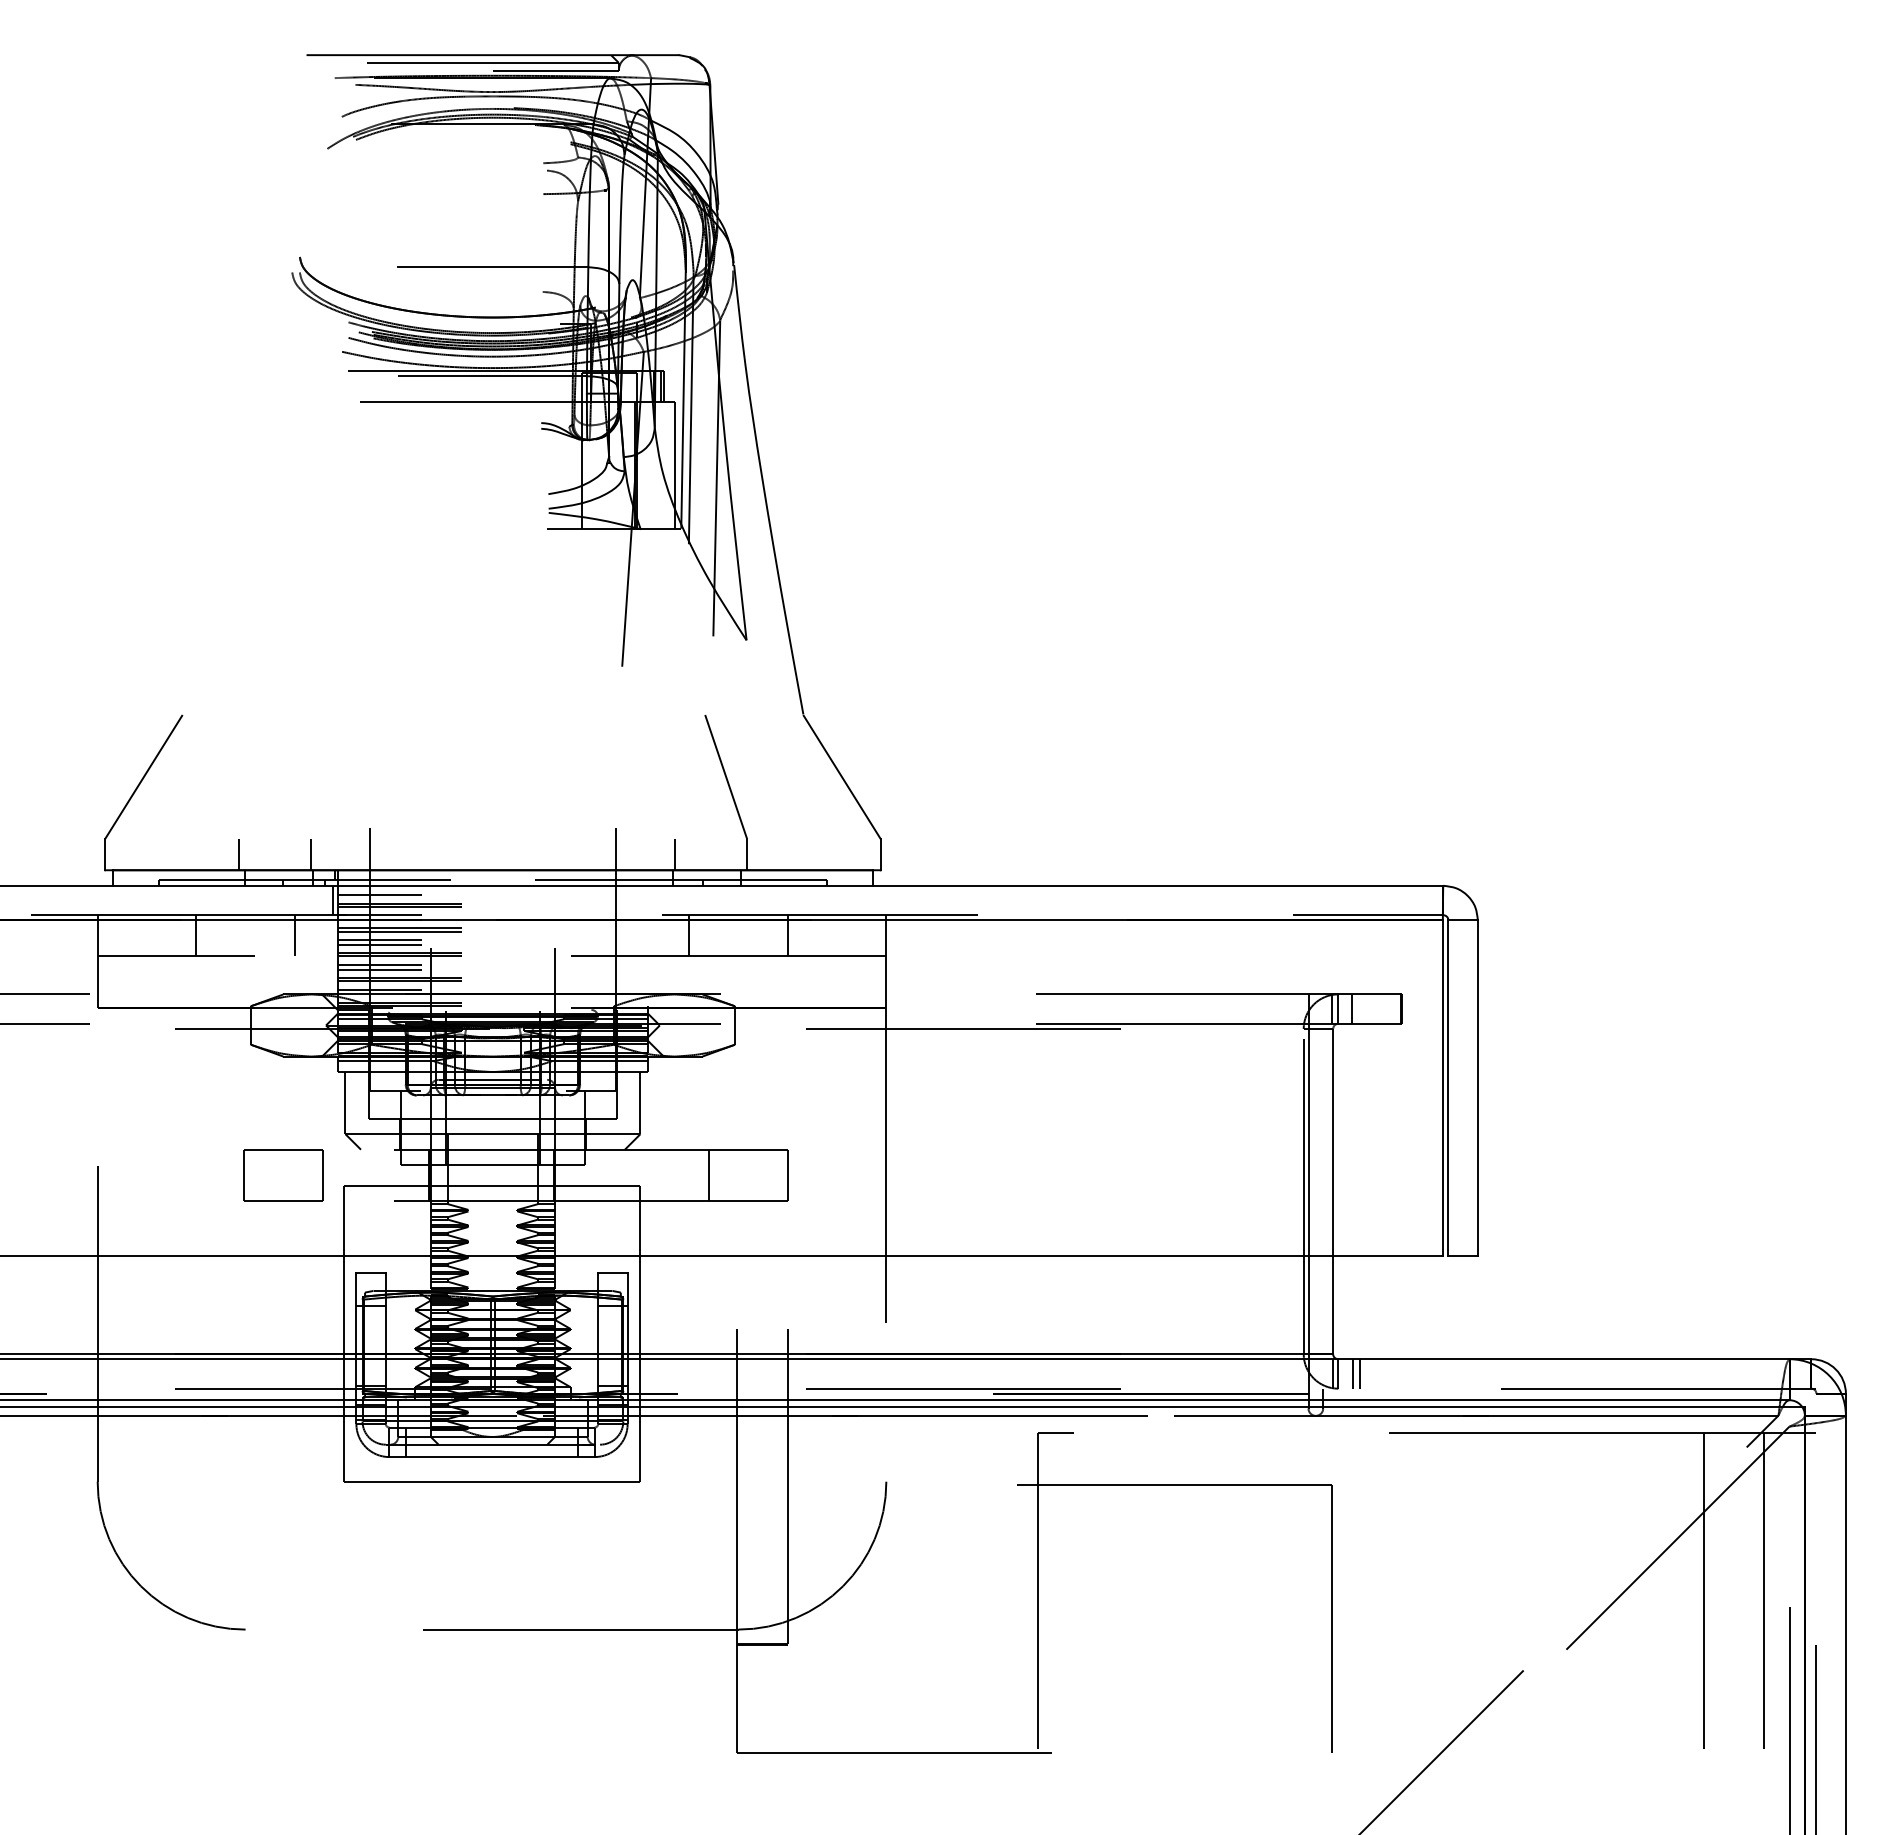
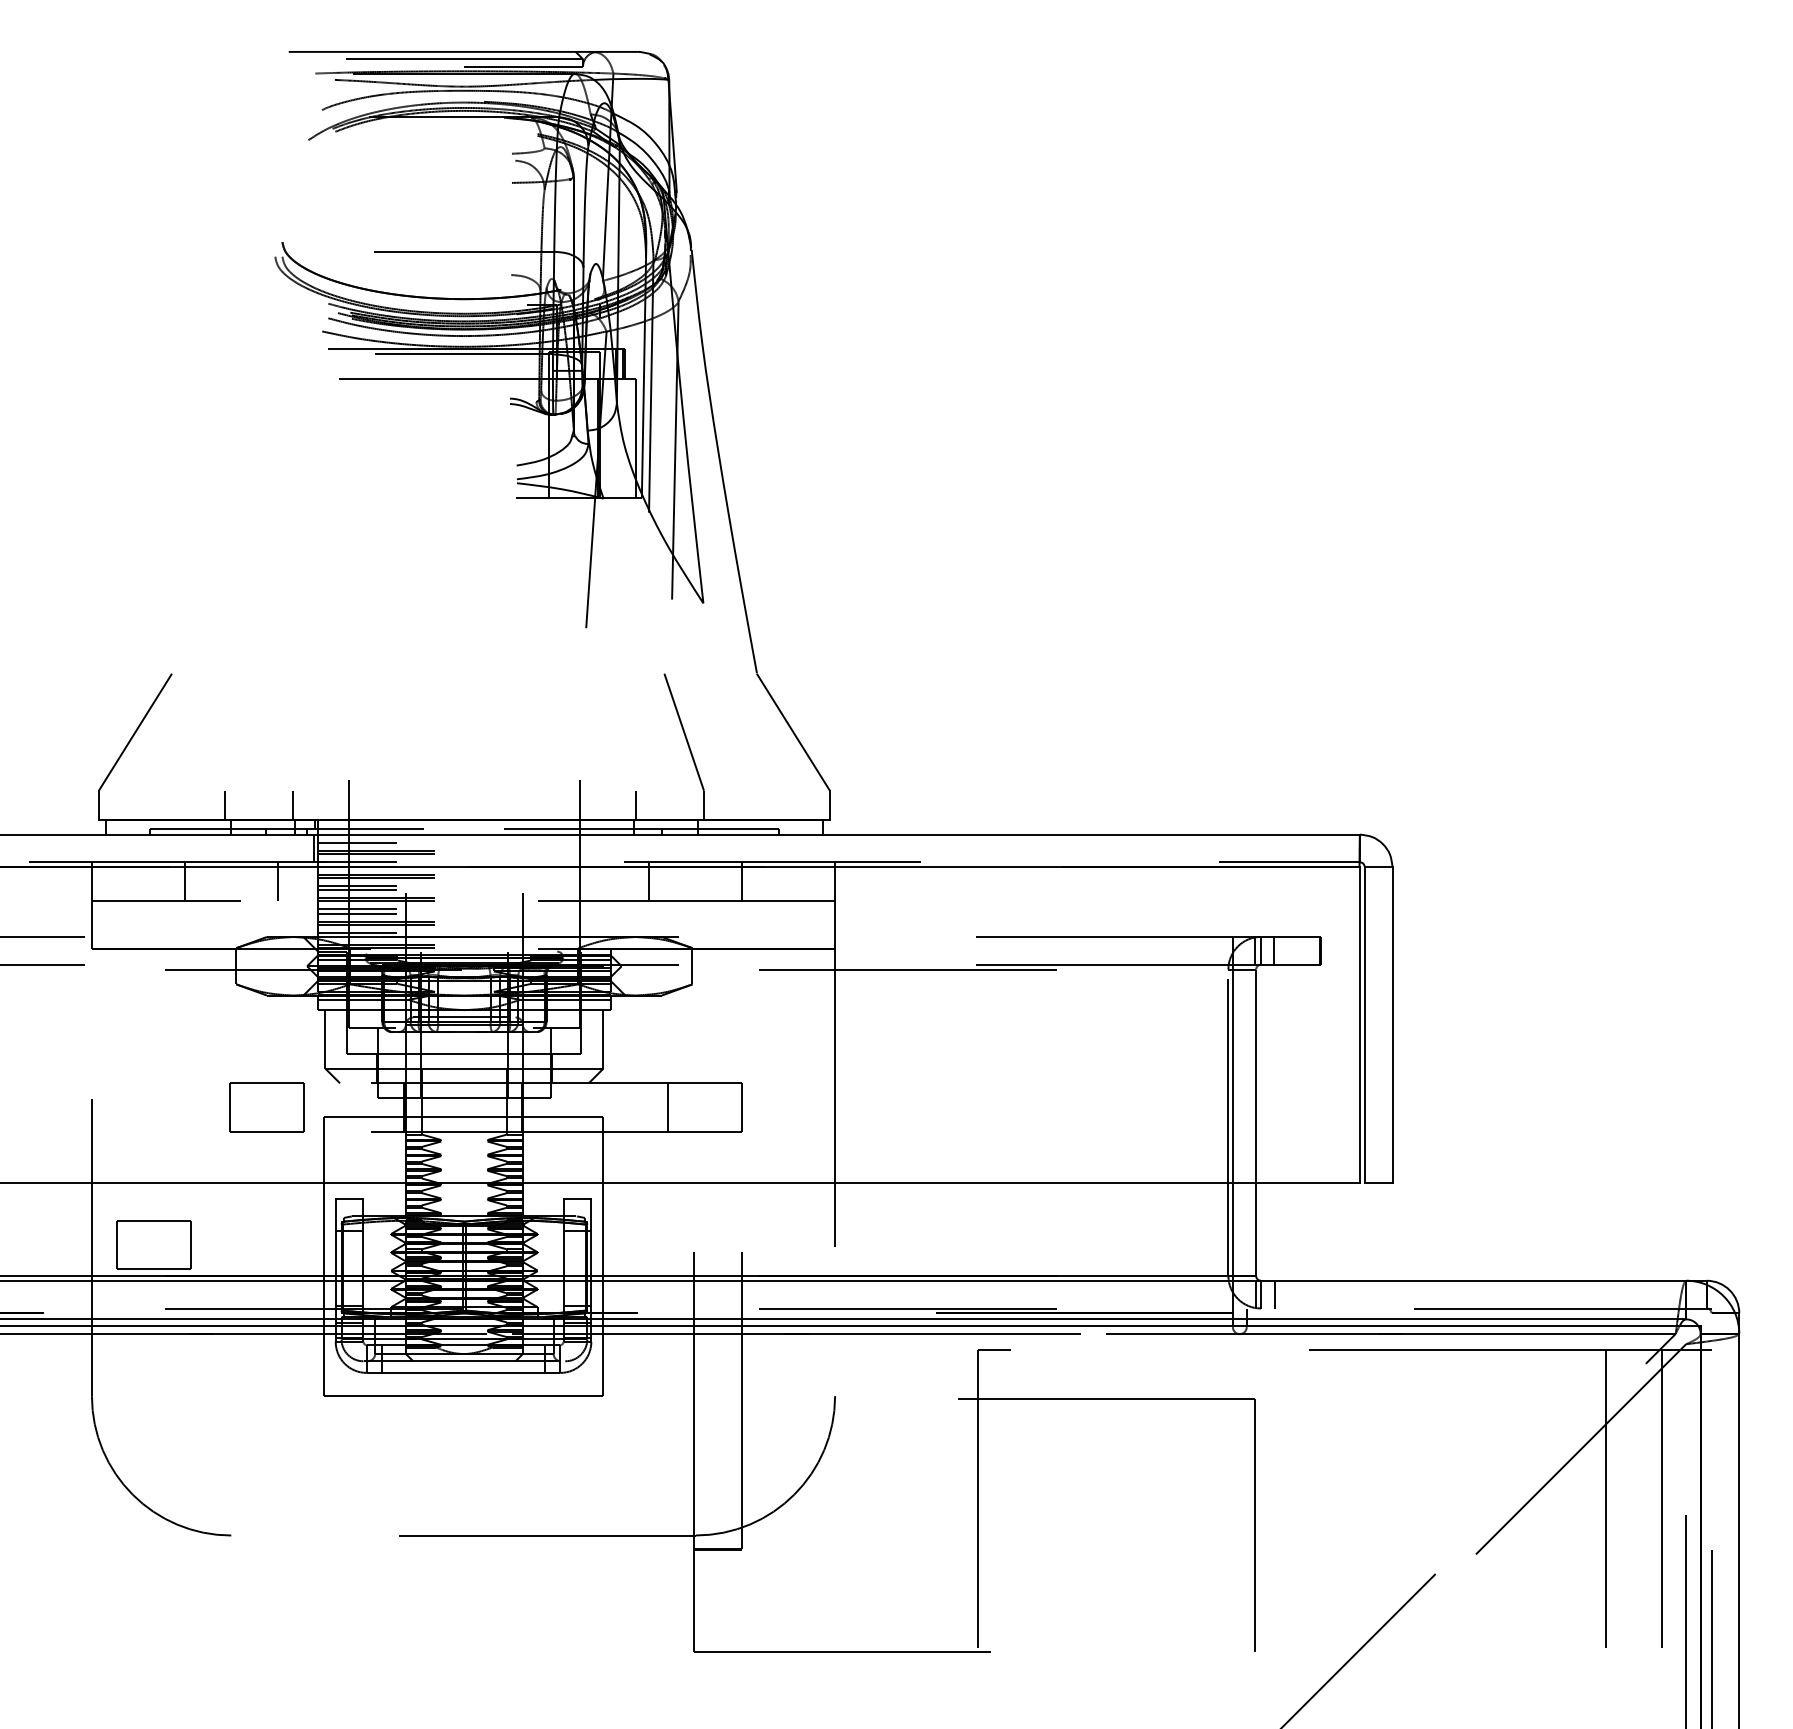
part: (163, 1321) -> (153, 1245), added
line: (1360, 1373) -> (1281, 1294), removed

